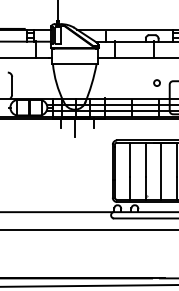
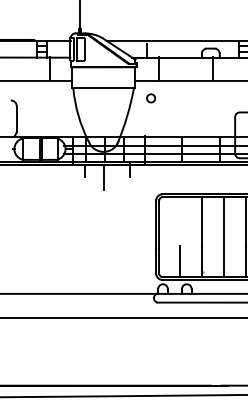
circle: (156, 82) -> (150, 97), moved
line: (129, 159) -> (179, 220), removed

